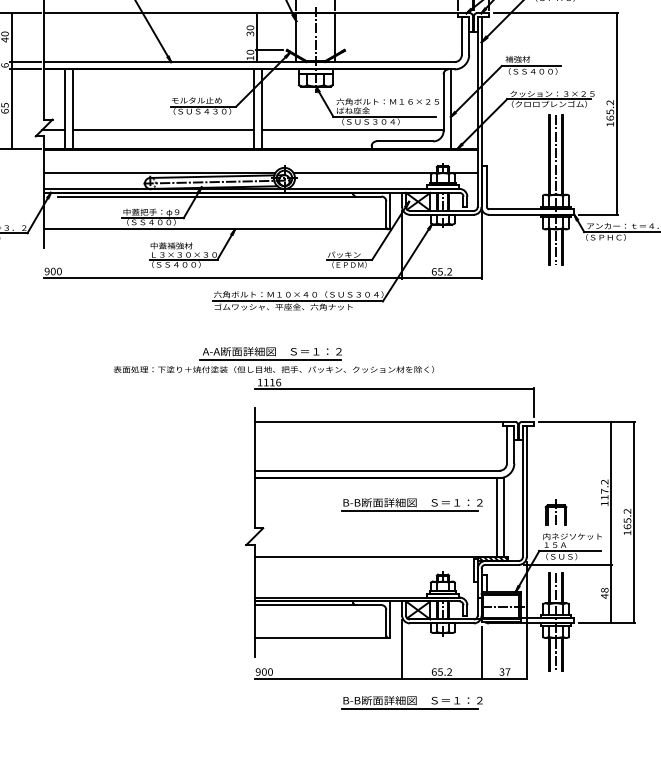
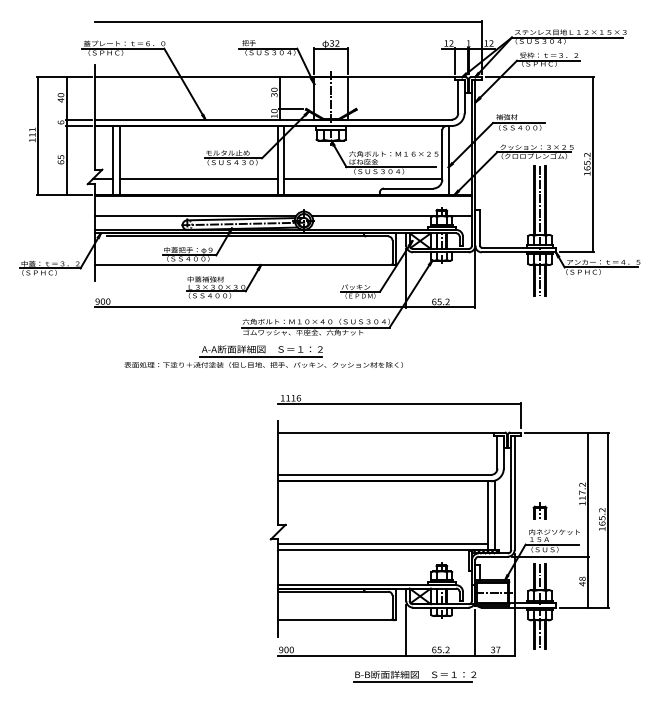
part: (273, 359) -> (263, 356), moved
part: (411, 504) -> (414, 504), removed
part: (555, 511) -> (539, 510), size x0.71
line: (375, 549) -> (383, 543), added

